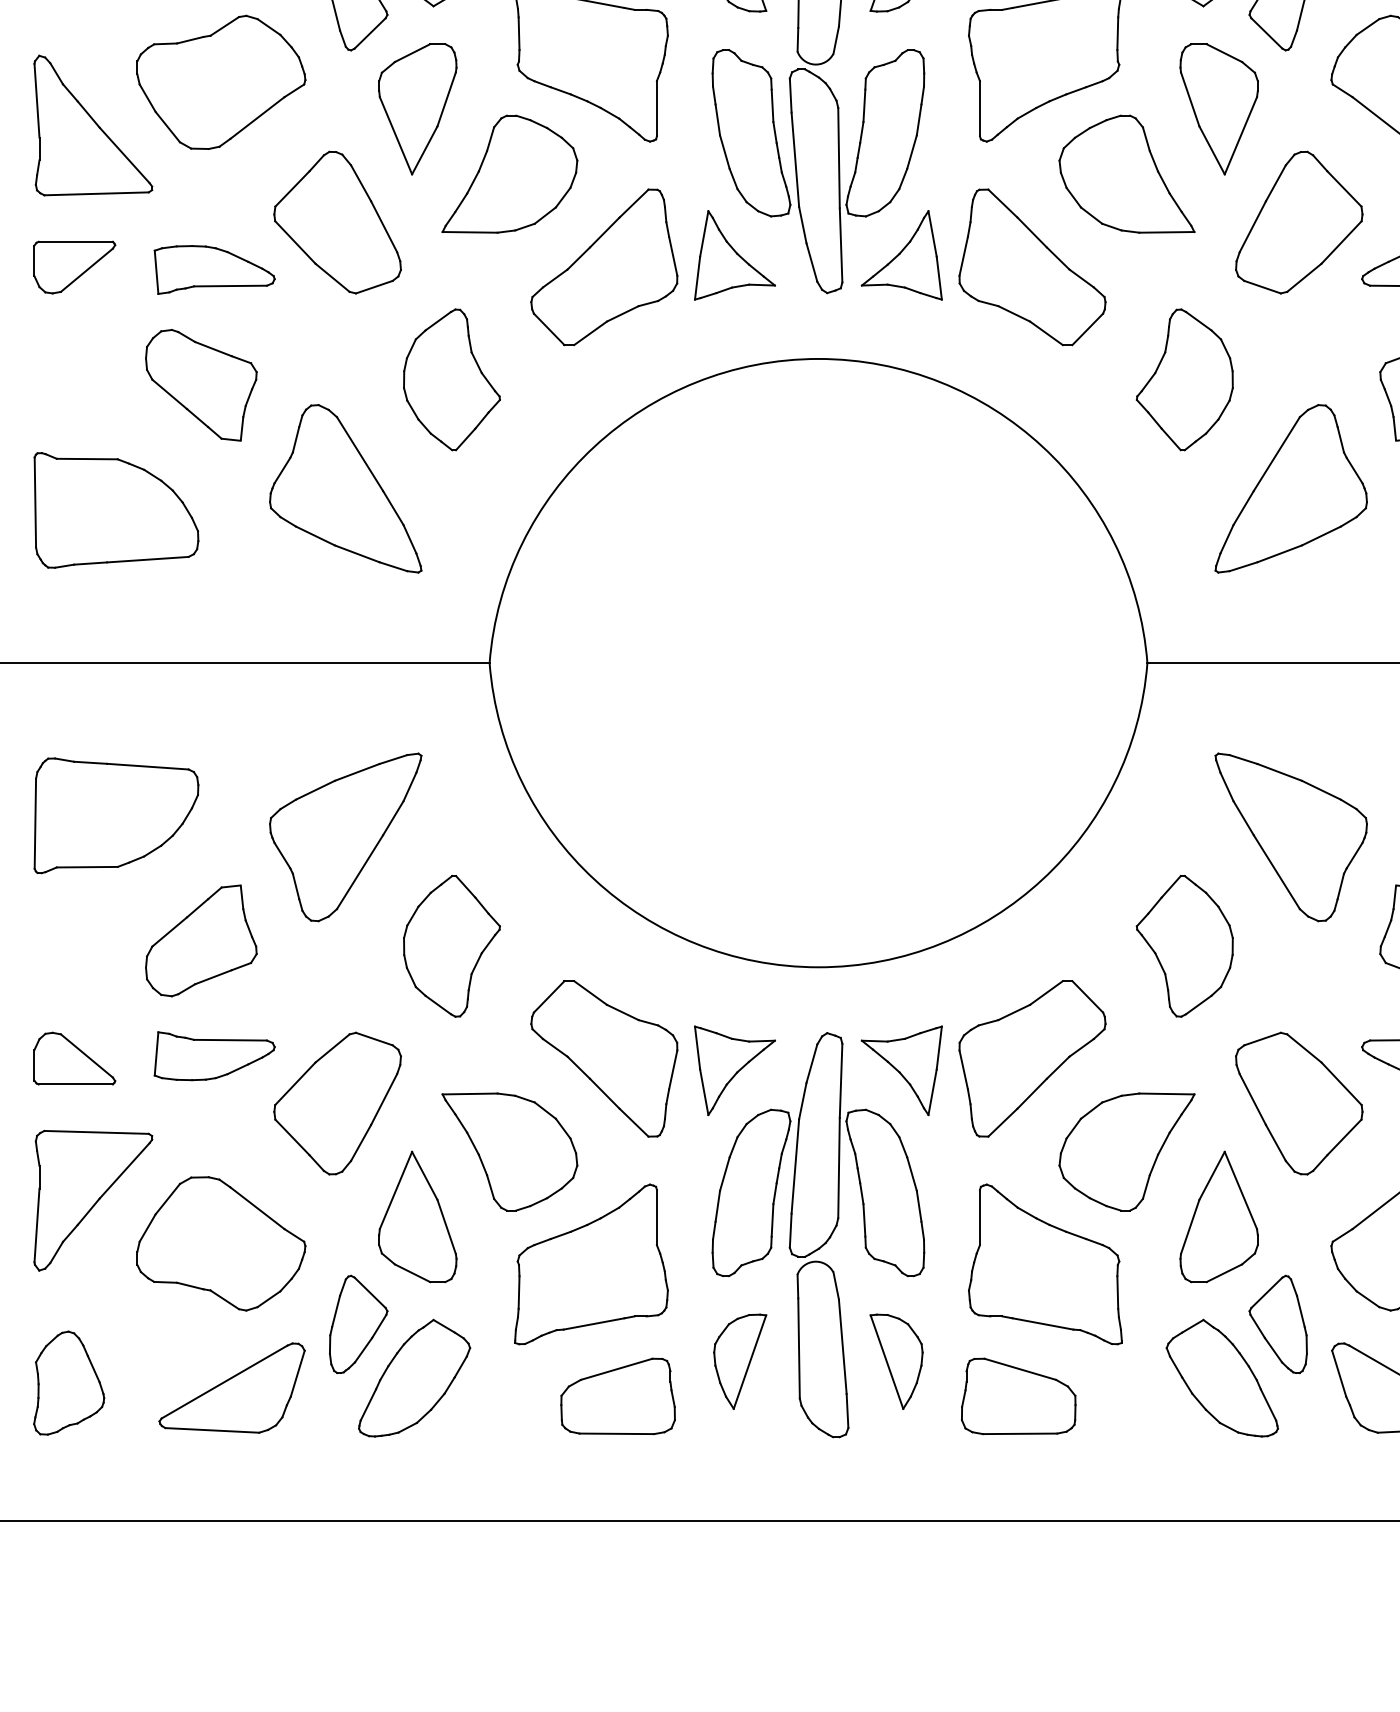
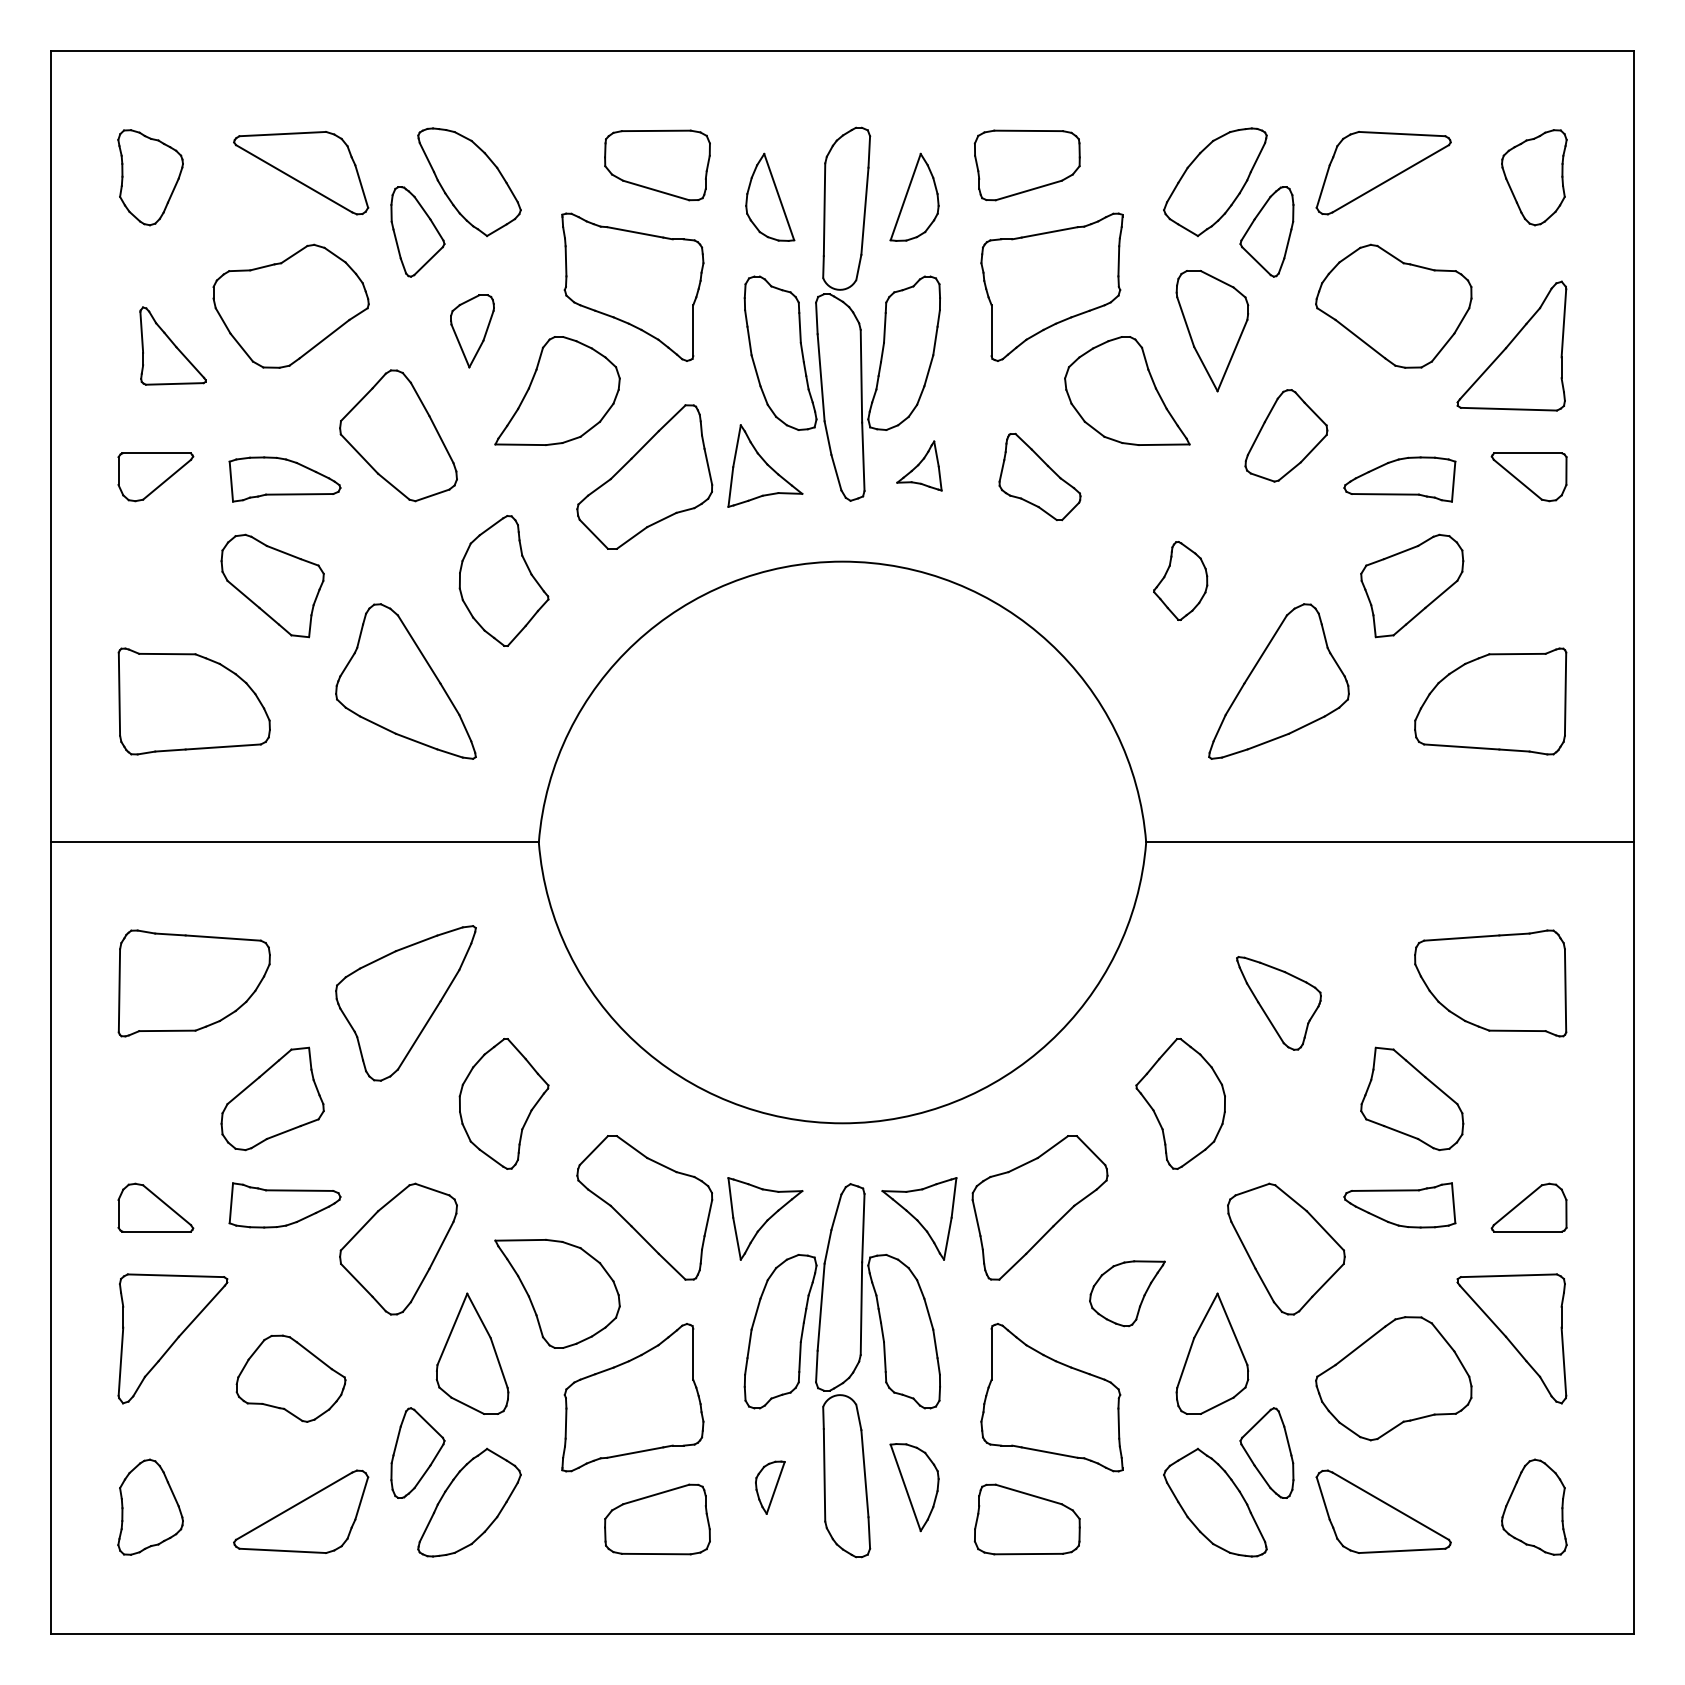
part: (417, 109) -> (472, 331), size x0.6
part: (92, 124) -> (172, 345), size x0.6
part: (1299, 222) -> (1286, 435), size x0.7
part: (901, 254) -> (919, 465), size x0.6
part: (1031, 266) -> (1039, 476), size x0.6
part: (1184, 379) -> (1180, 580), size x0.6
part: (1290, 837) -> (1278, 1003), size x0.6
part: (1127, 1151) -> (1127, 1293), size x0.6
part: (220, 1243) -> (290, 1378), size x0.7
part: (740, 1361) -> (770, 1487), size x0.6

